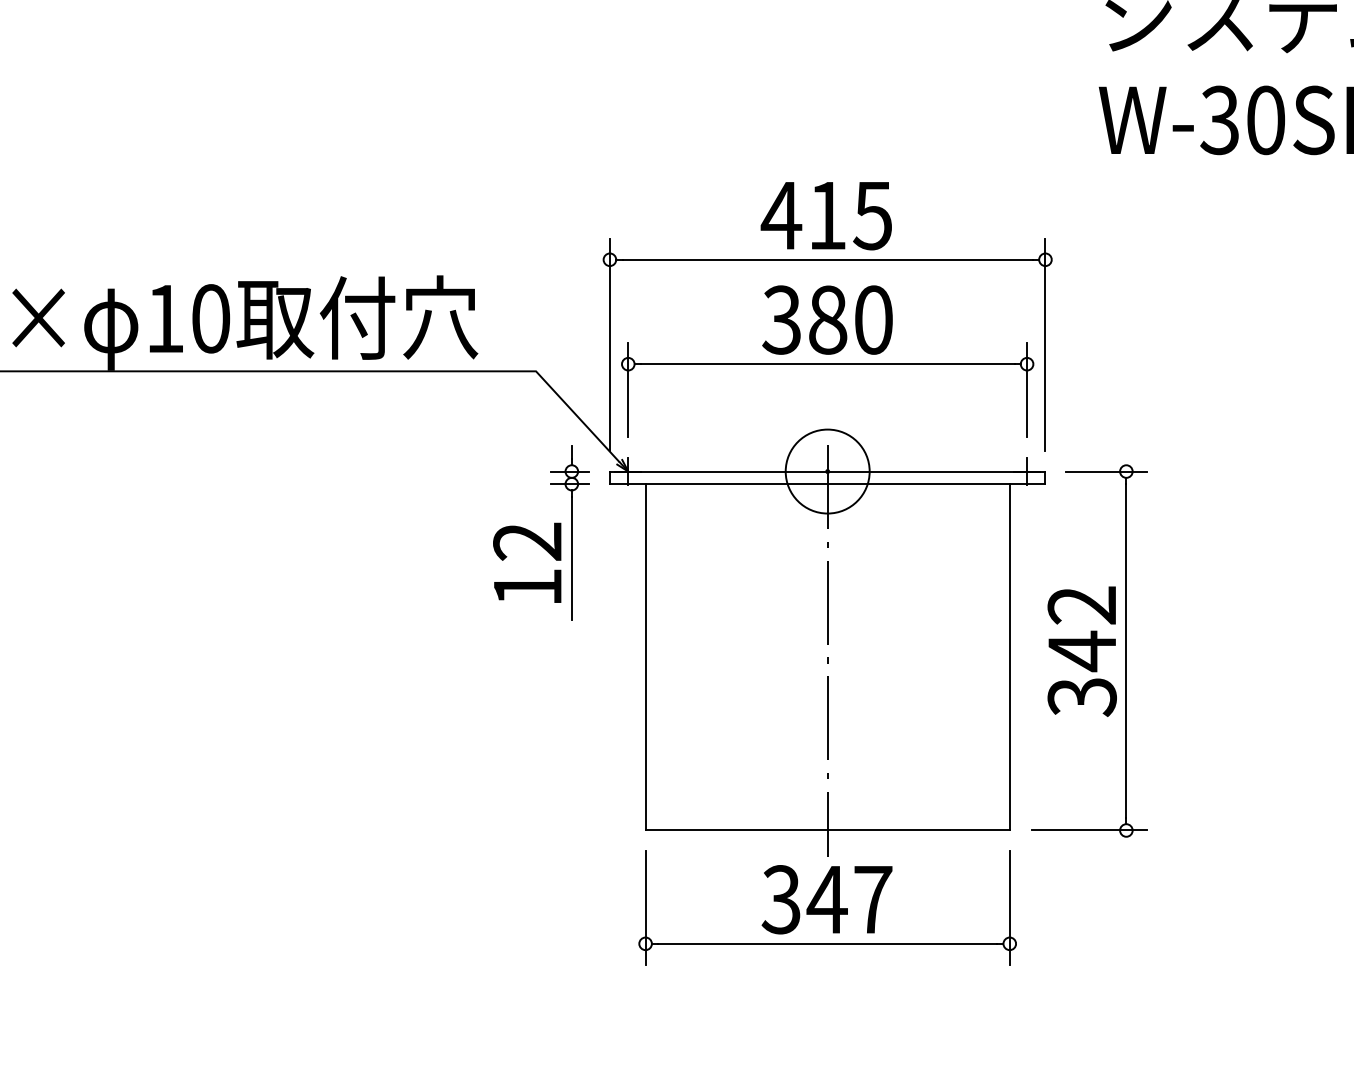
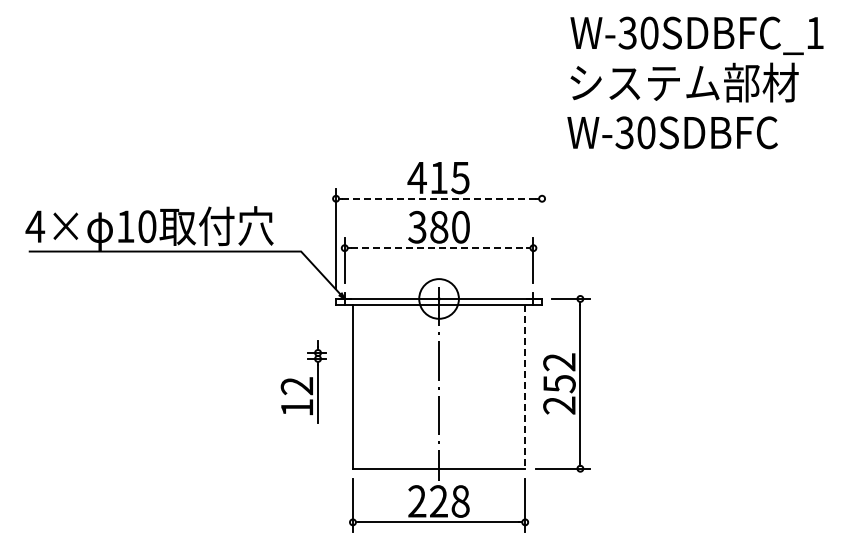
line: (828, 259) -> (439, 198), solid -> dashed
line: (1046, 343) -> (542, 238), removed
line: (828, 364) -> (439, 248), solid -> dashed
part: (541, 531) -> (303, 381), moved
line: (1010, 656) -> (525, 386), solid -> dashed
text: (1082, 673) -> (559, 394), 342 -> 252
text: (826, 899) -> (438, 501), 347 -> 228

